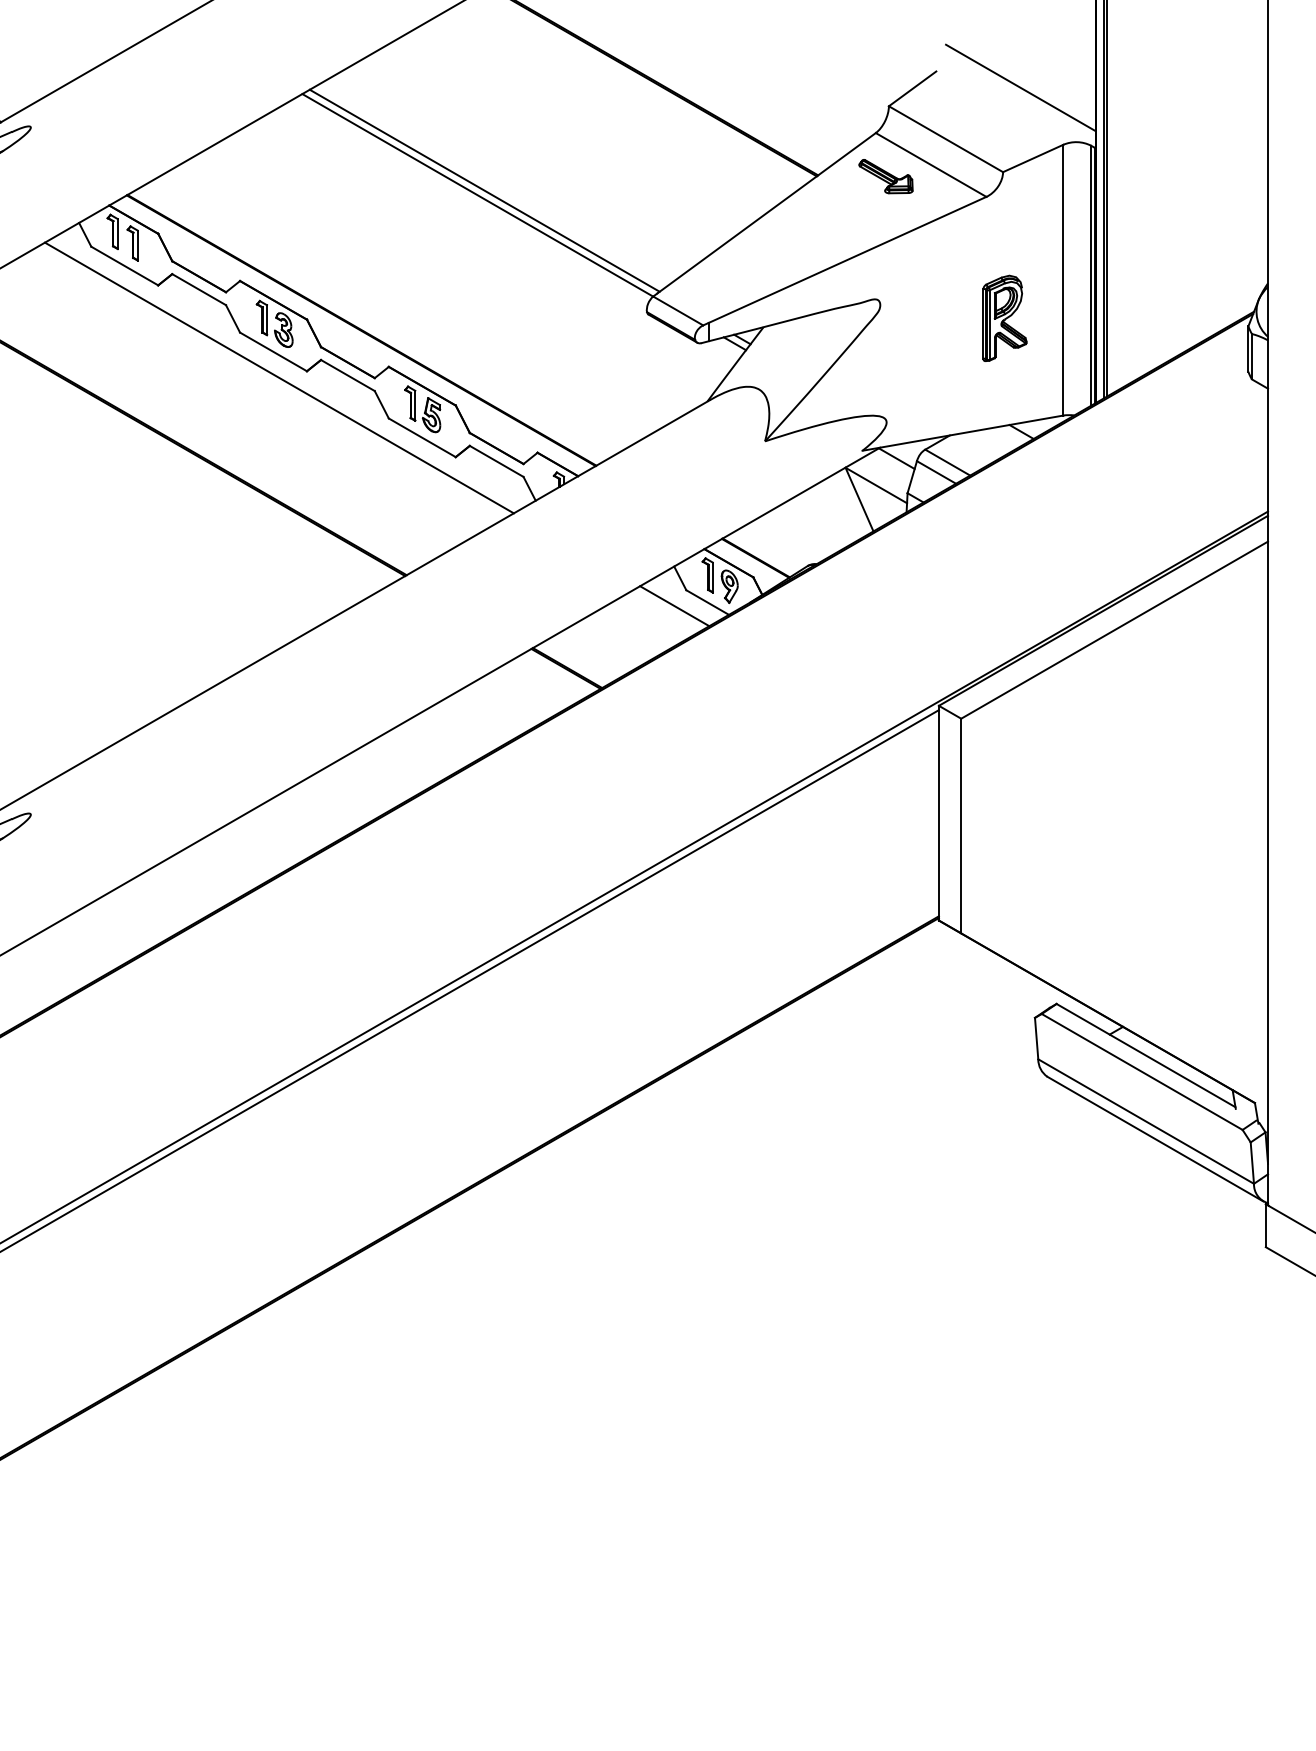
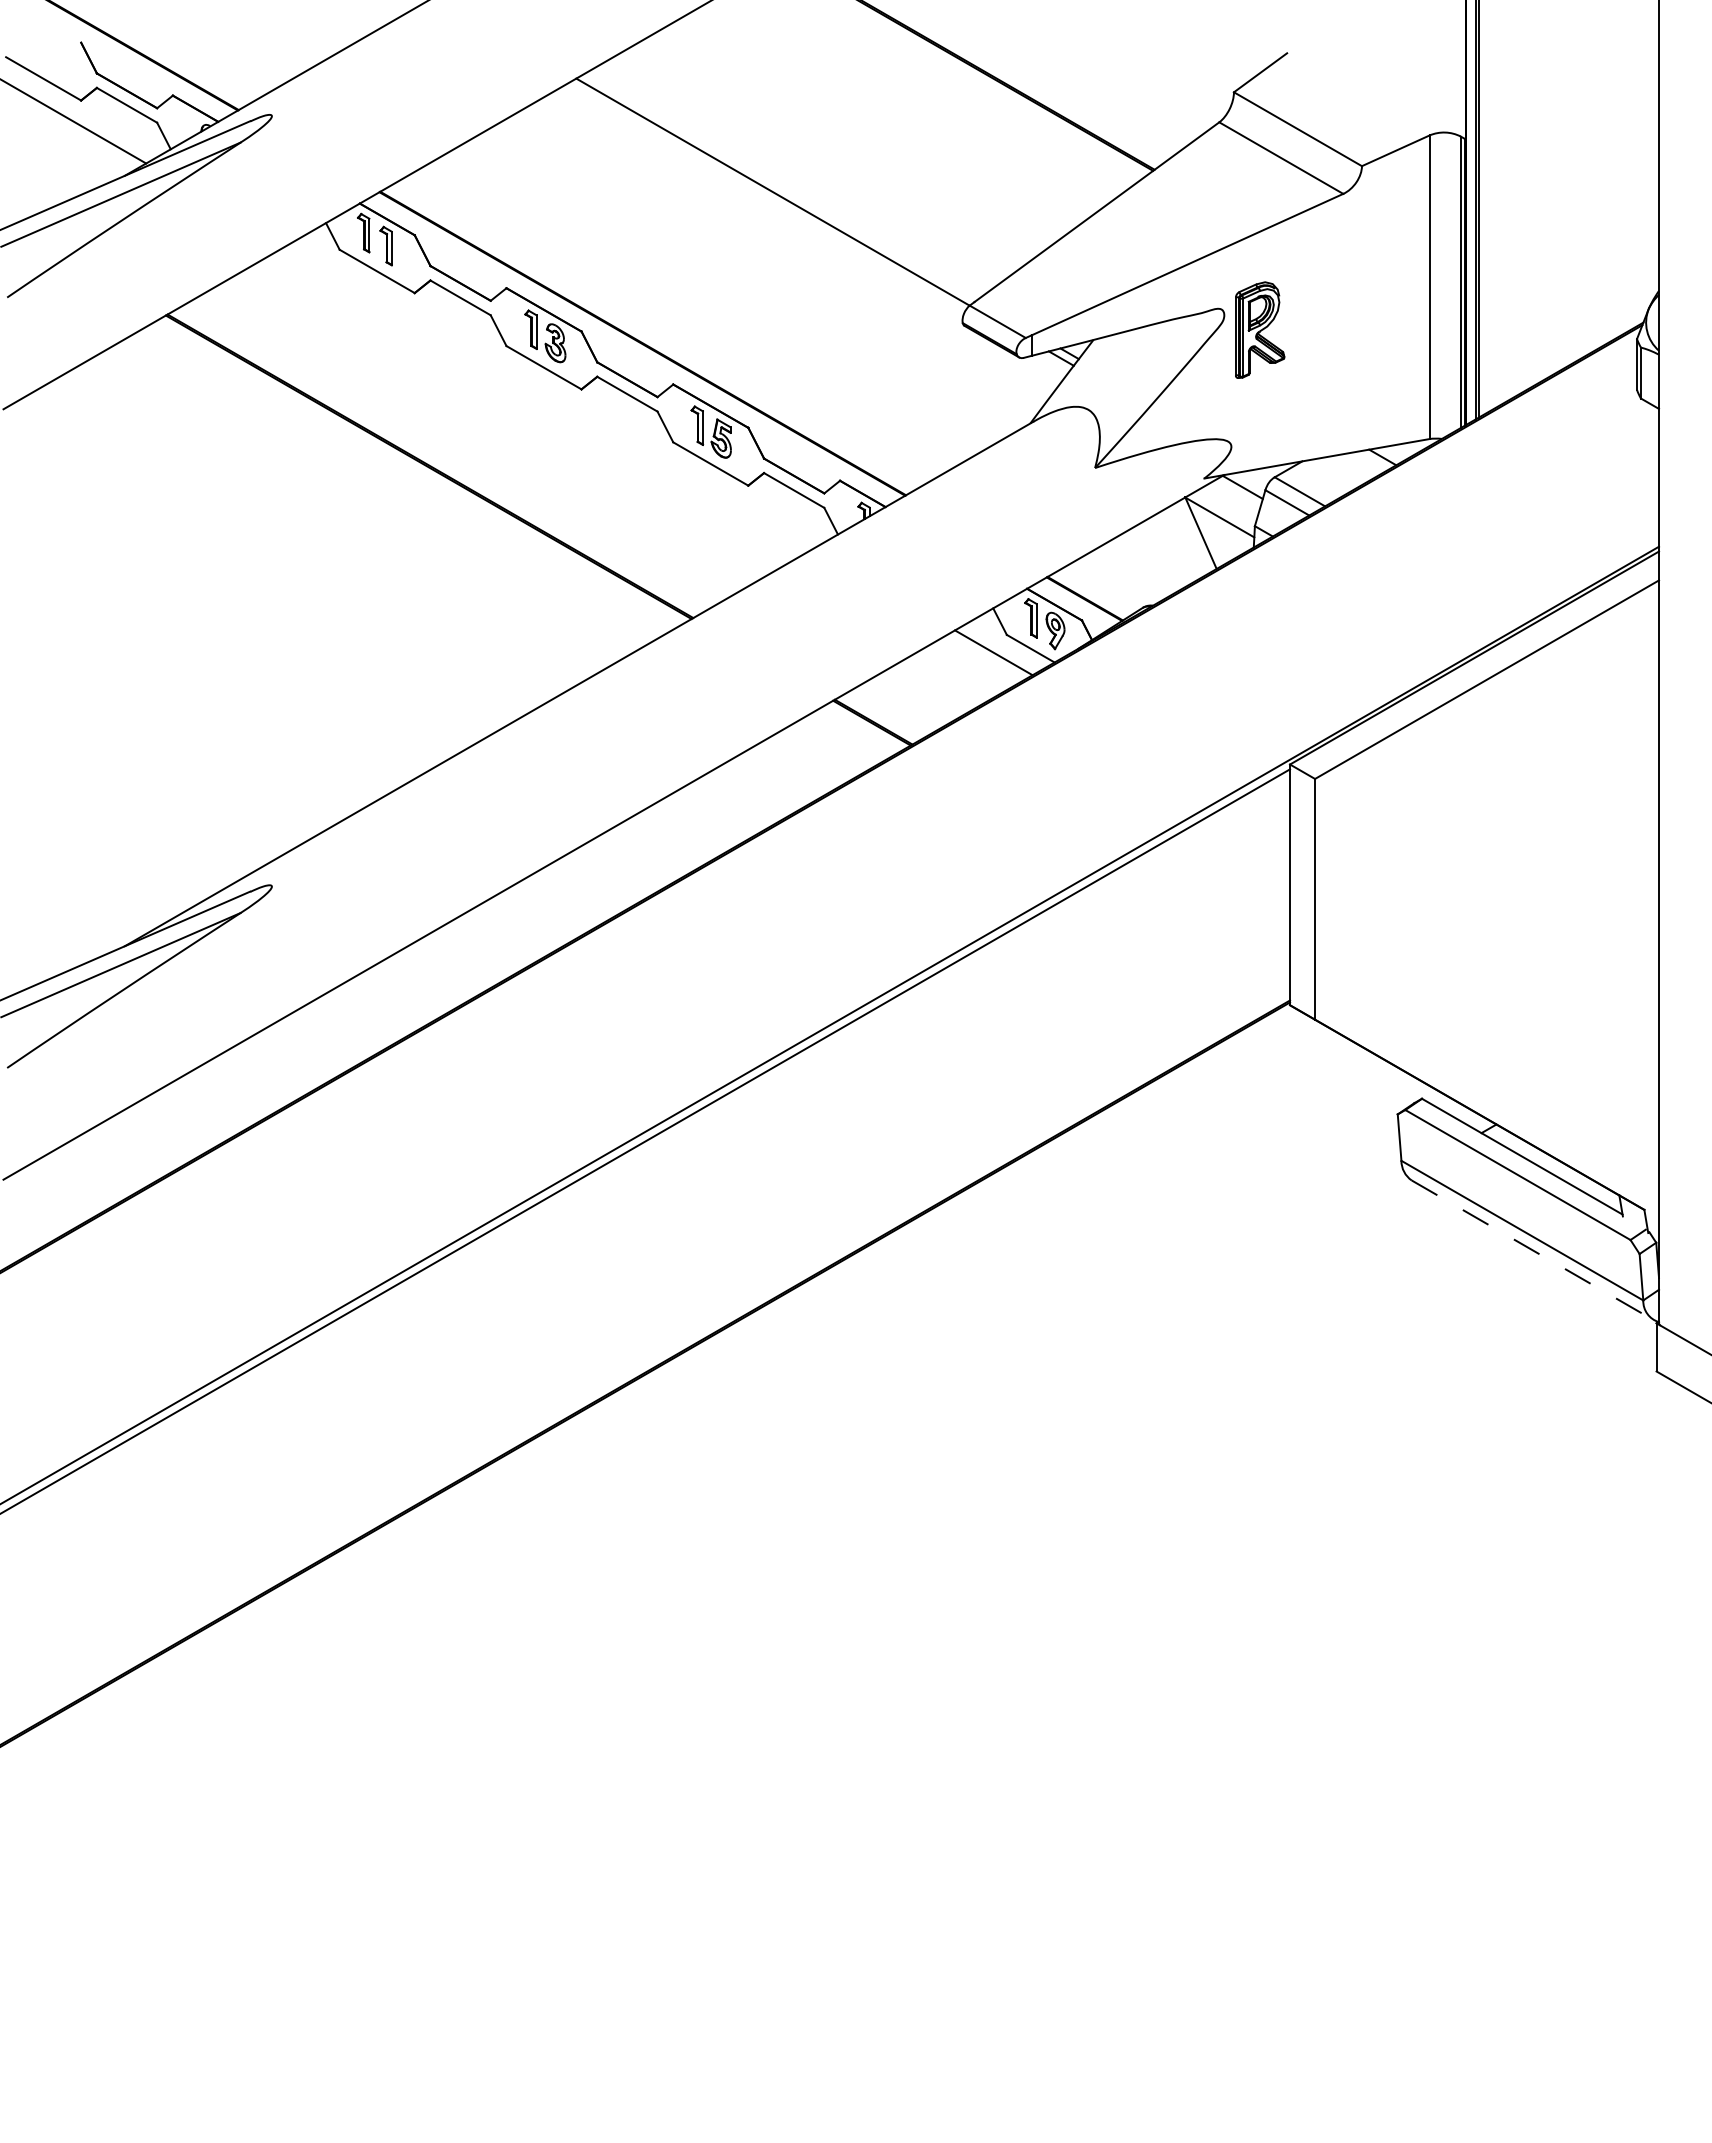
line: (1020, 87) -> (1381, 71), removed
part: (885, 176) -> (1230, 170), removed
line: (484, 190) -> (780, 186), removed
part: (1005, 317) -> (1260, 329), moved
line: (279, 377) -> (550, 396), removed
line: (1155, 1139) -> (1532, 1250), solid -> dashed

